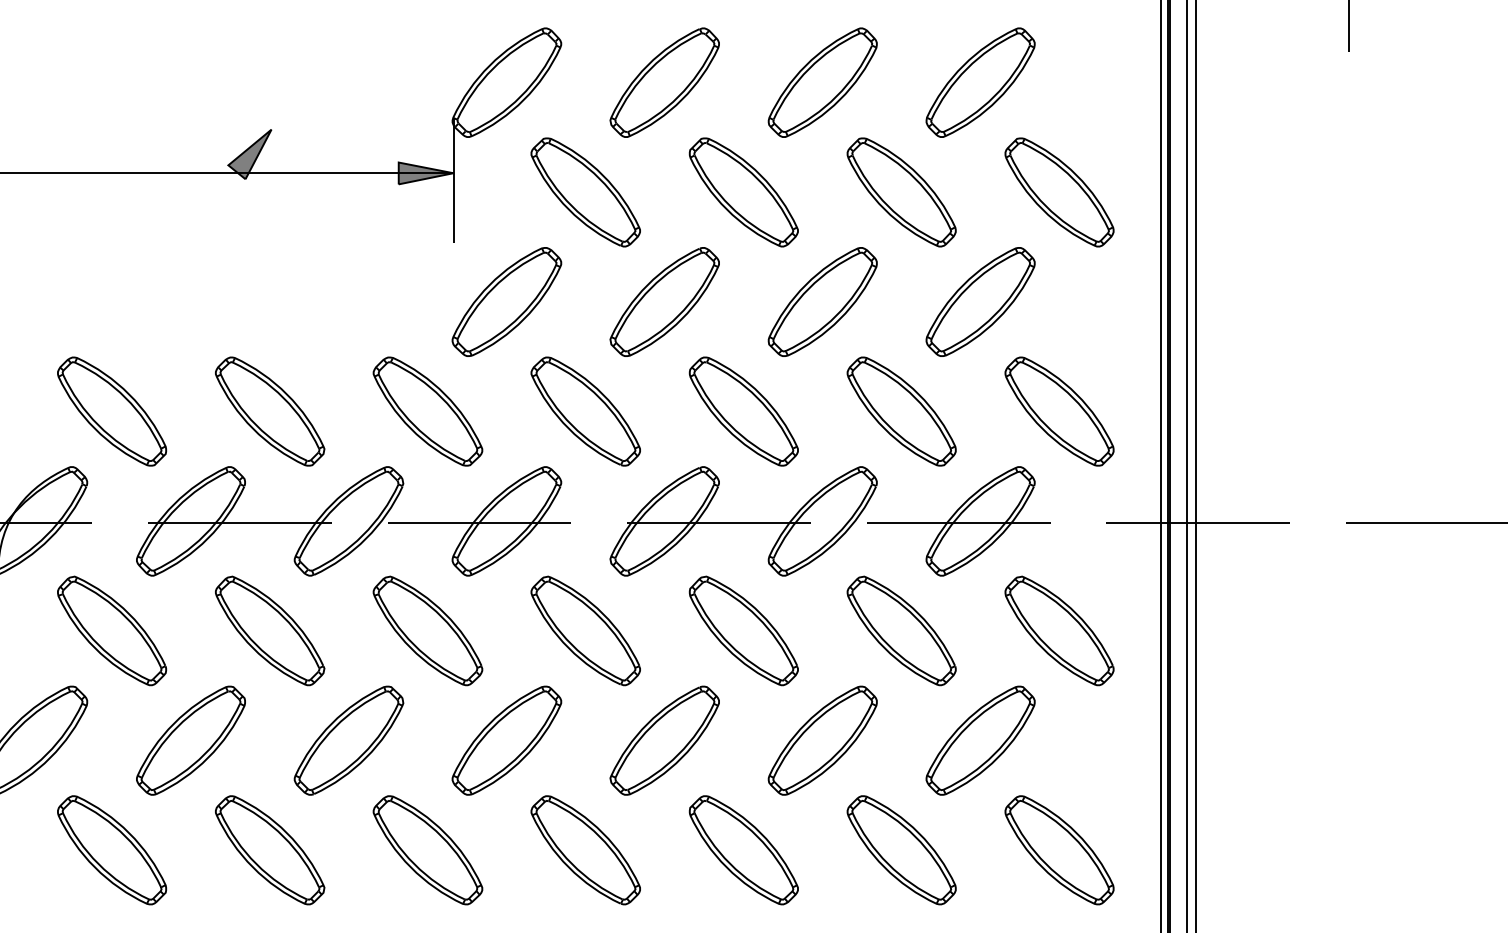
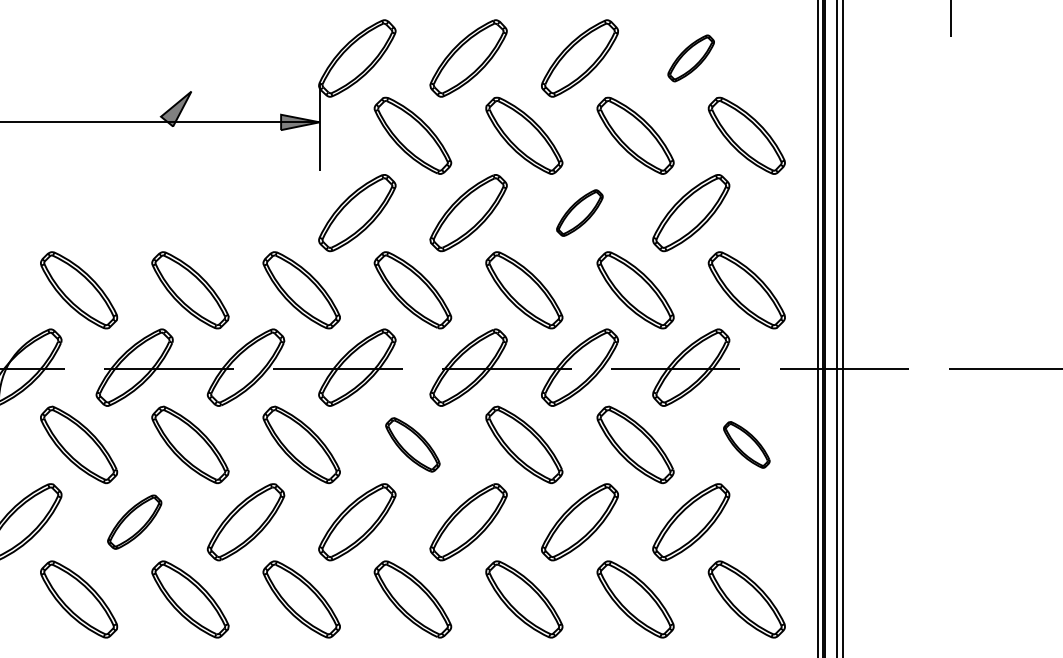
part: (980, 82) -> (691, 58), size x0.6
part: (822, 301) -> (579, 212), size x0.6
part: (585, 630) -> (412, 444), size x0.7
part: (1059, 630) -> (746, 444), size x0.6
part: (190, 740) -> (134, 522), size x0.7

